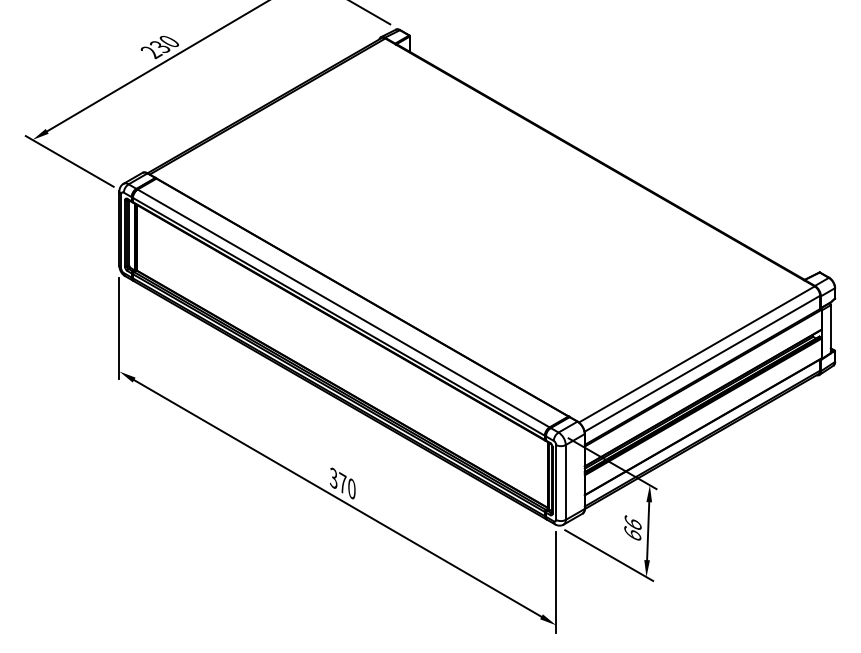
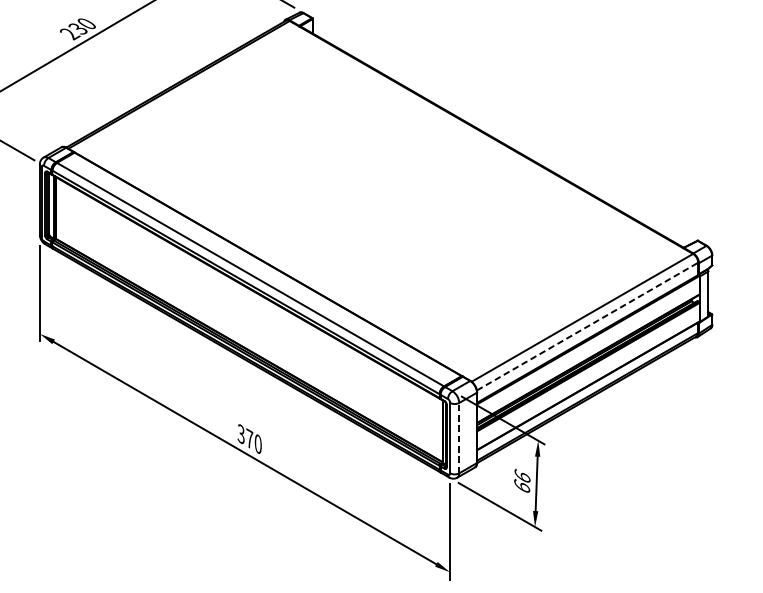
line: (702, 363) -> (587, 326), solid -> dashed
line: (565, 481) -> (458, 437), solid -> dashed

